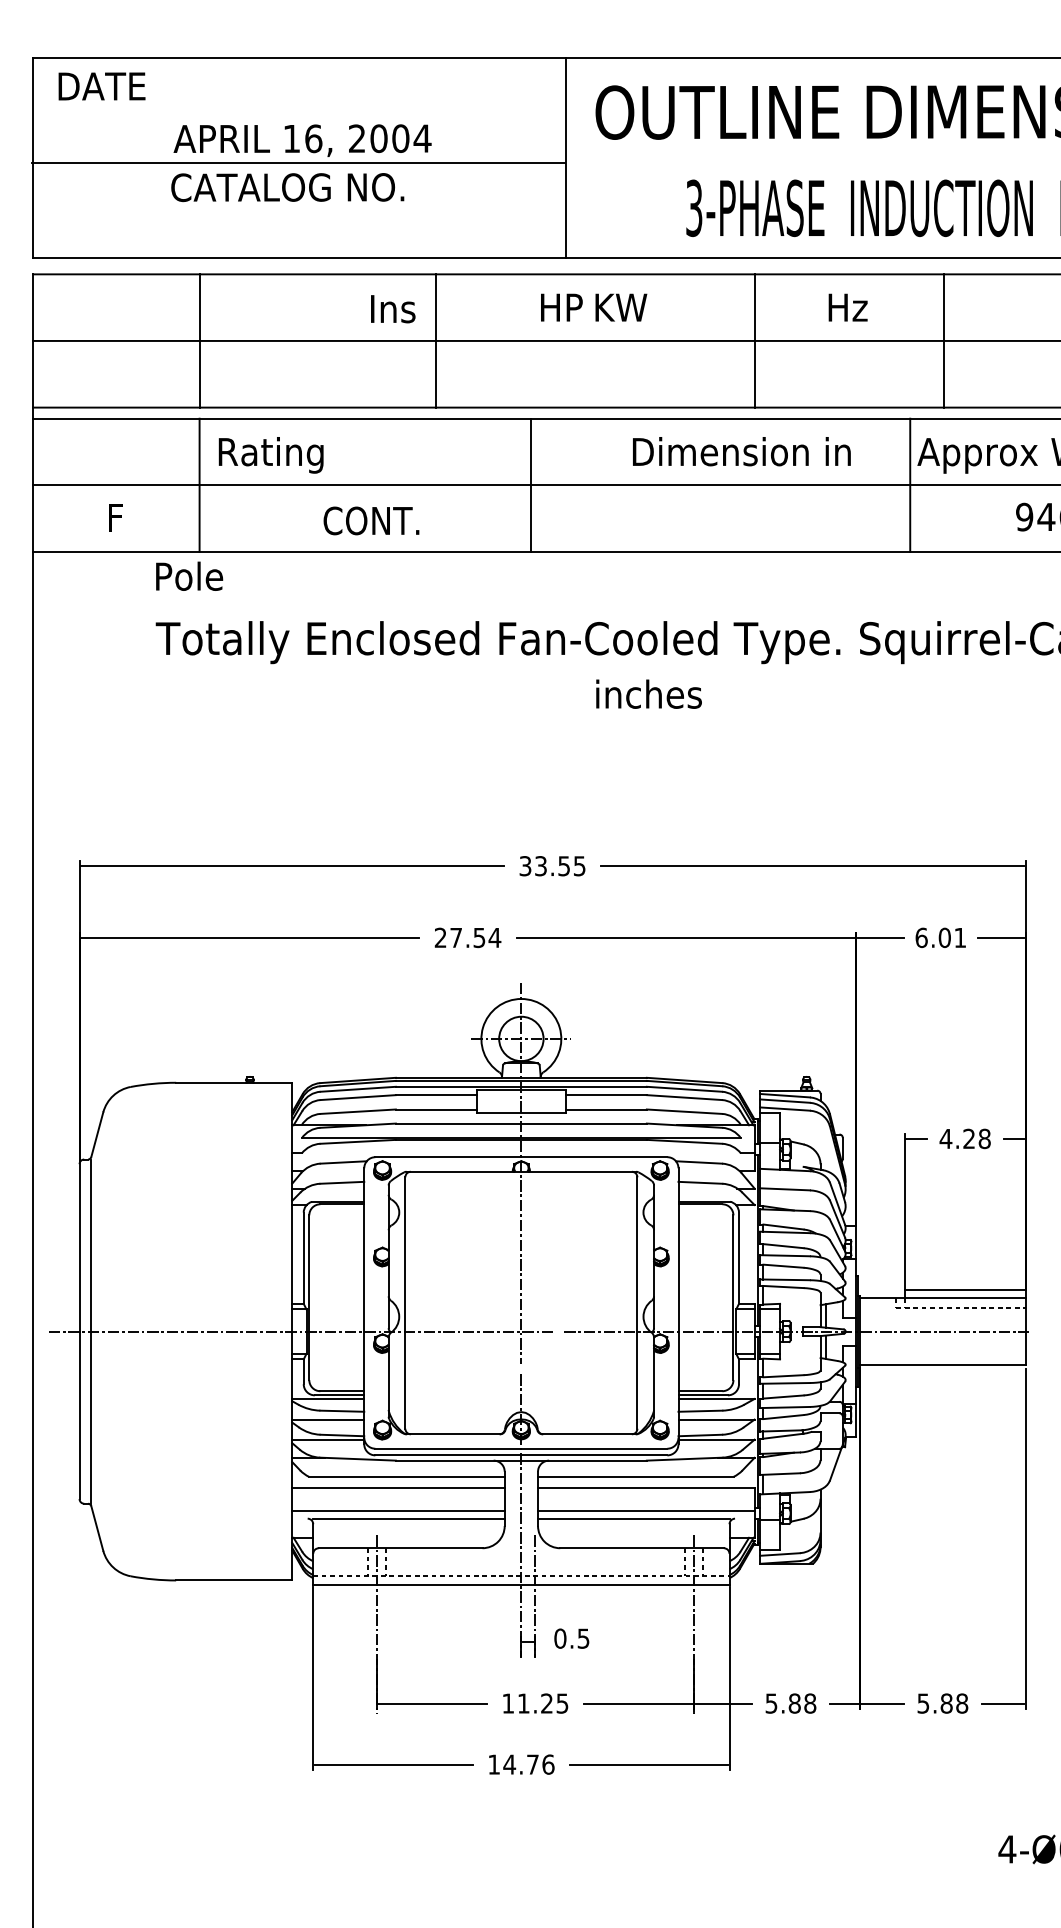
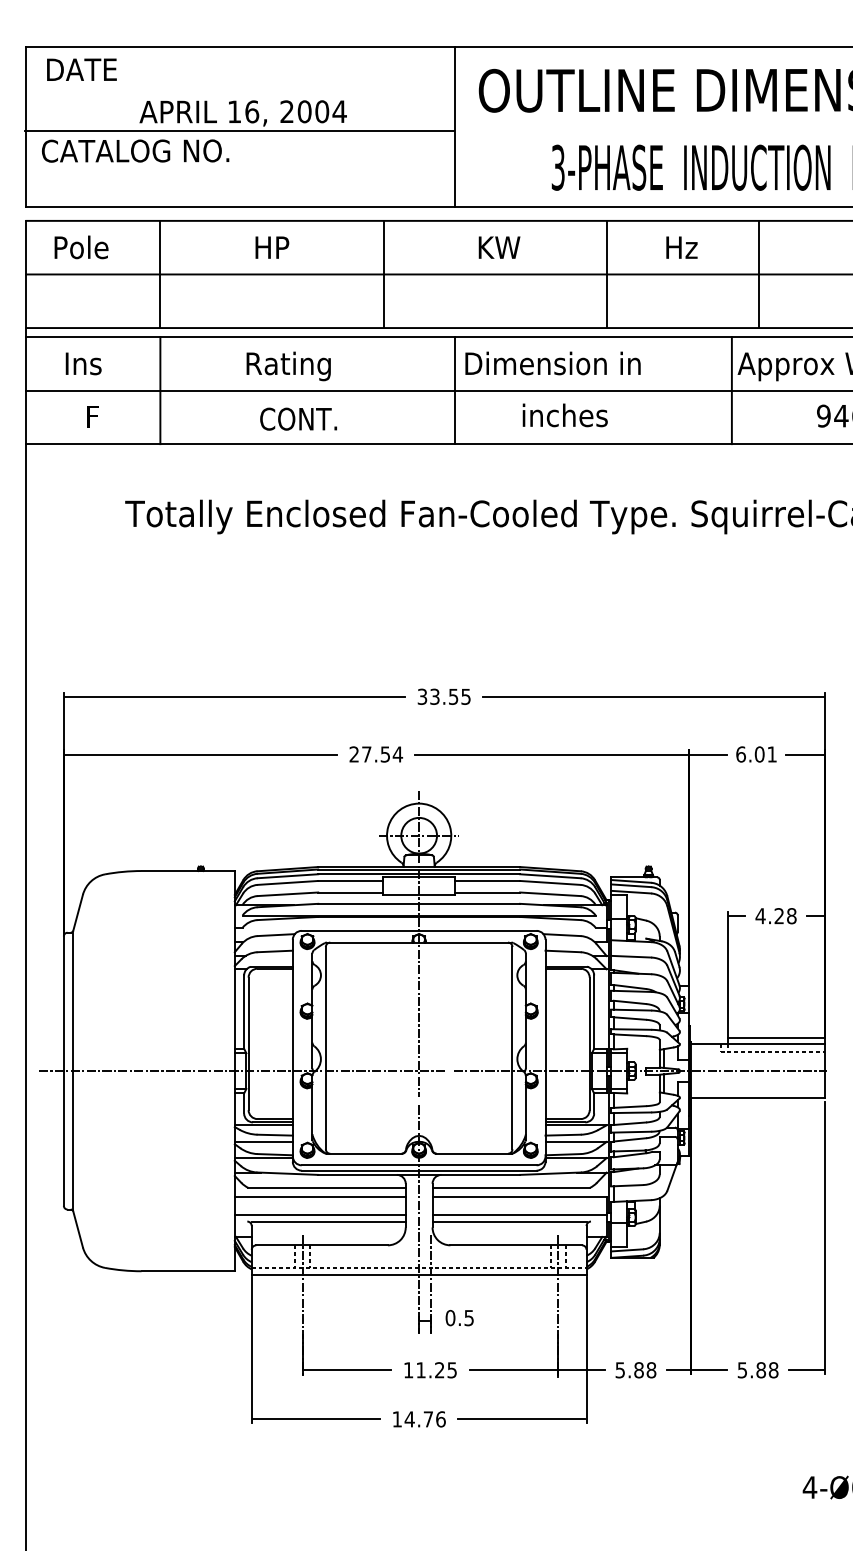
text: (287, 187) -> (135, 151), moved
text: (561, 307) -> (272, 247), moved
text: (393, 309) -> (83, 364), moved
line: (436, 340) -> (383, 274), moved
text: (741, 451) -> (552, 363), moved
text: (270, 455) -> (288, 366), moved
line: (531, 484) -> (455, 389), moved
text: (189, 575) -> (81, 246), moved
text: (648, 693) -> (564, 414), moved

